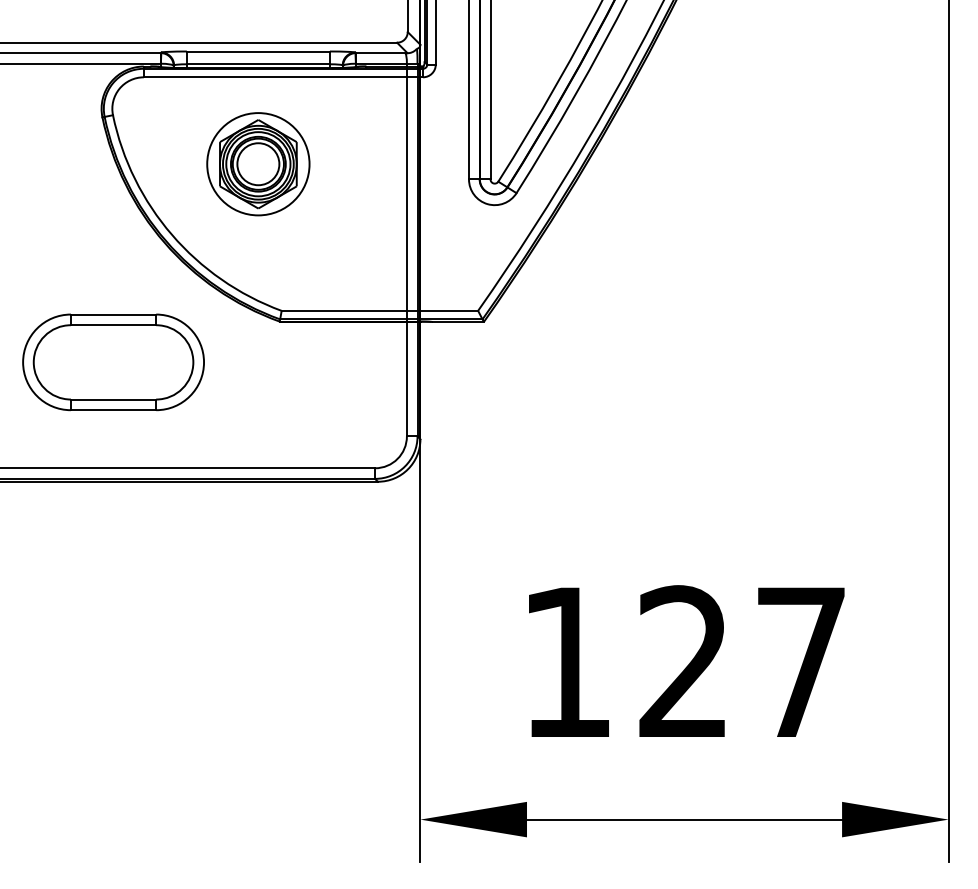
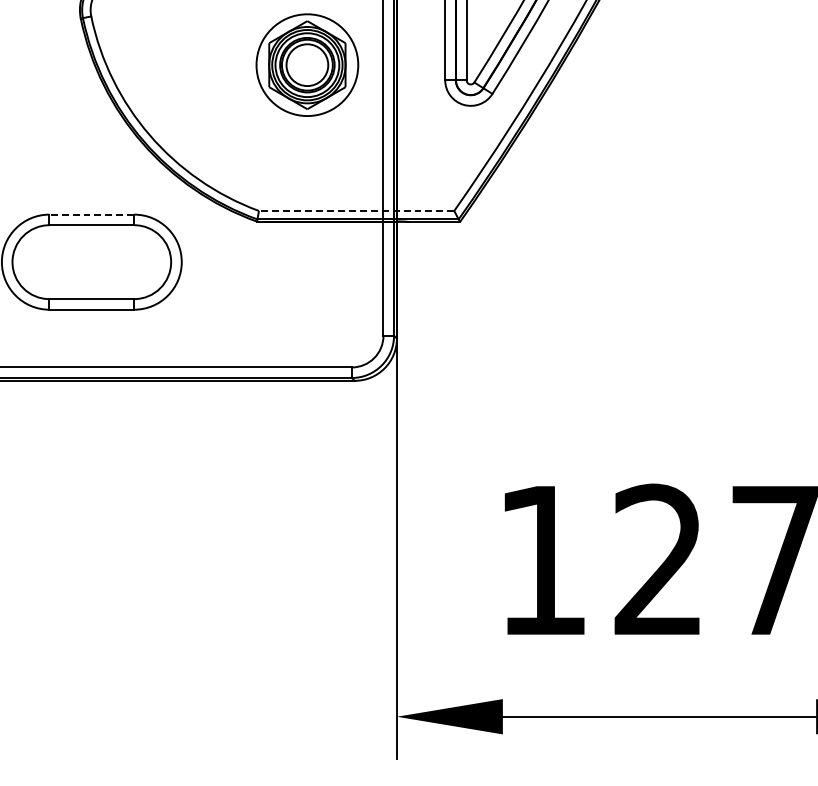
part: (258, 164) -> (307, 65), moved
line: (379, 310) -> (356, 210), solid -> dashed
line: (113, 314) -> (91, 214), solid -> dashed

